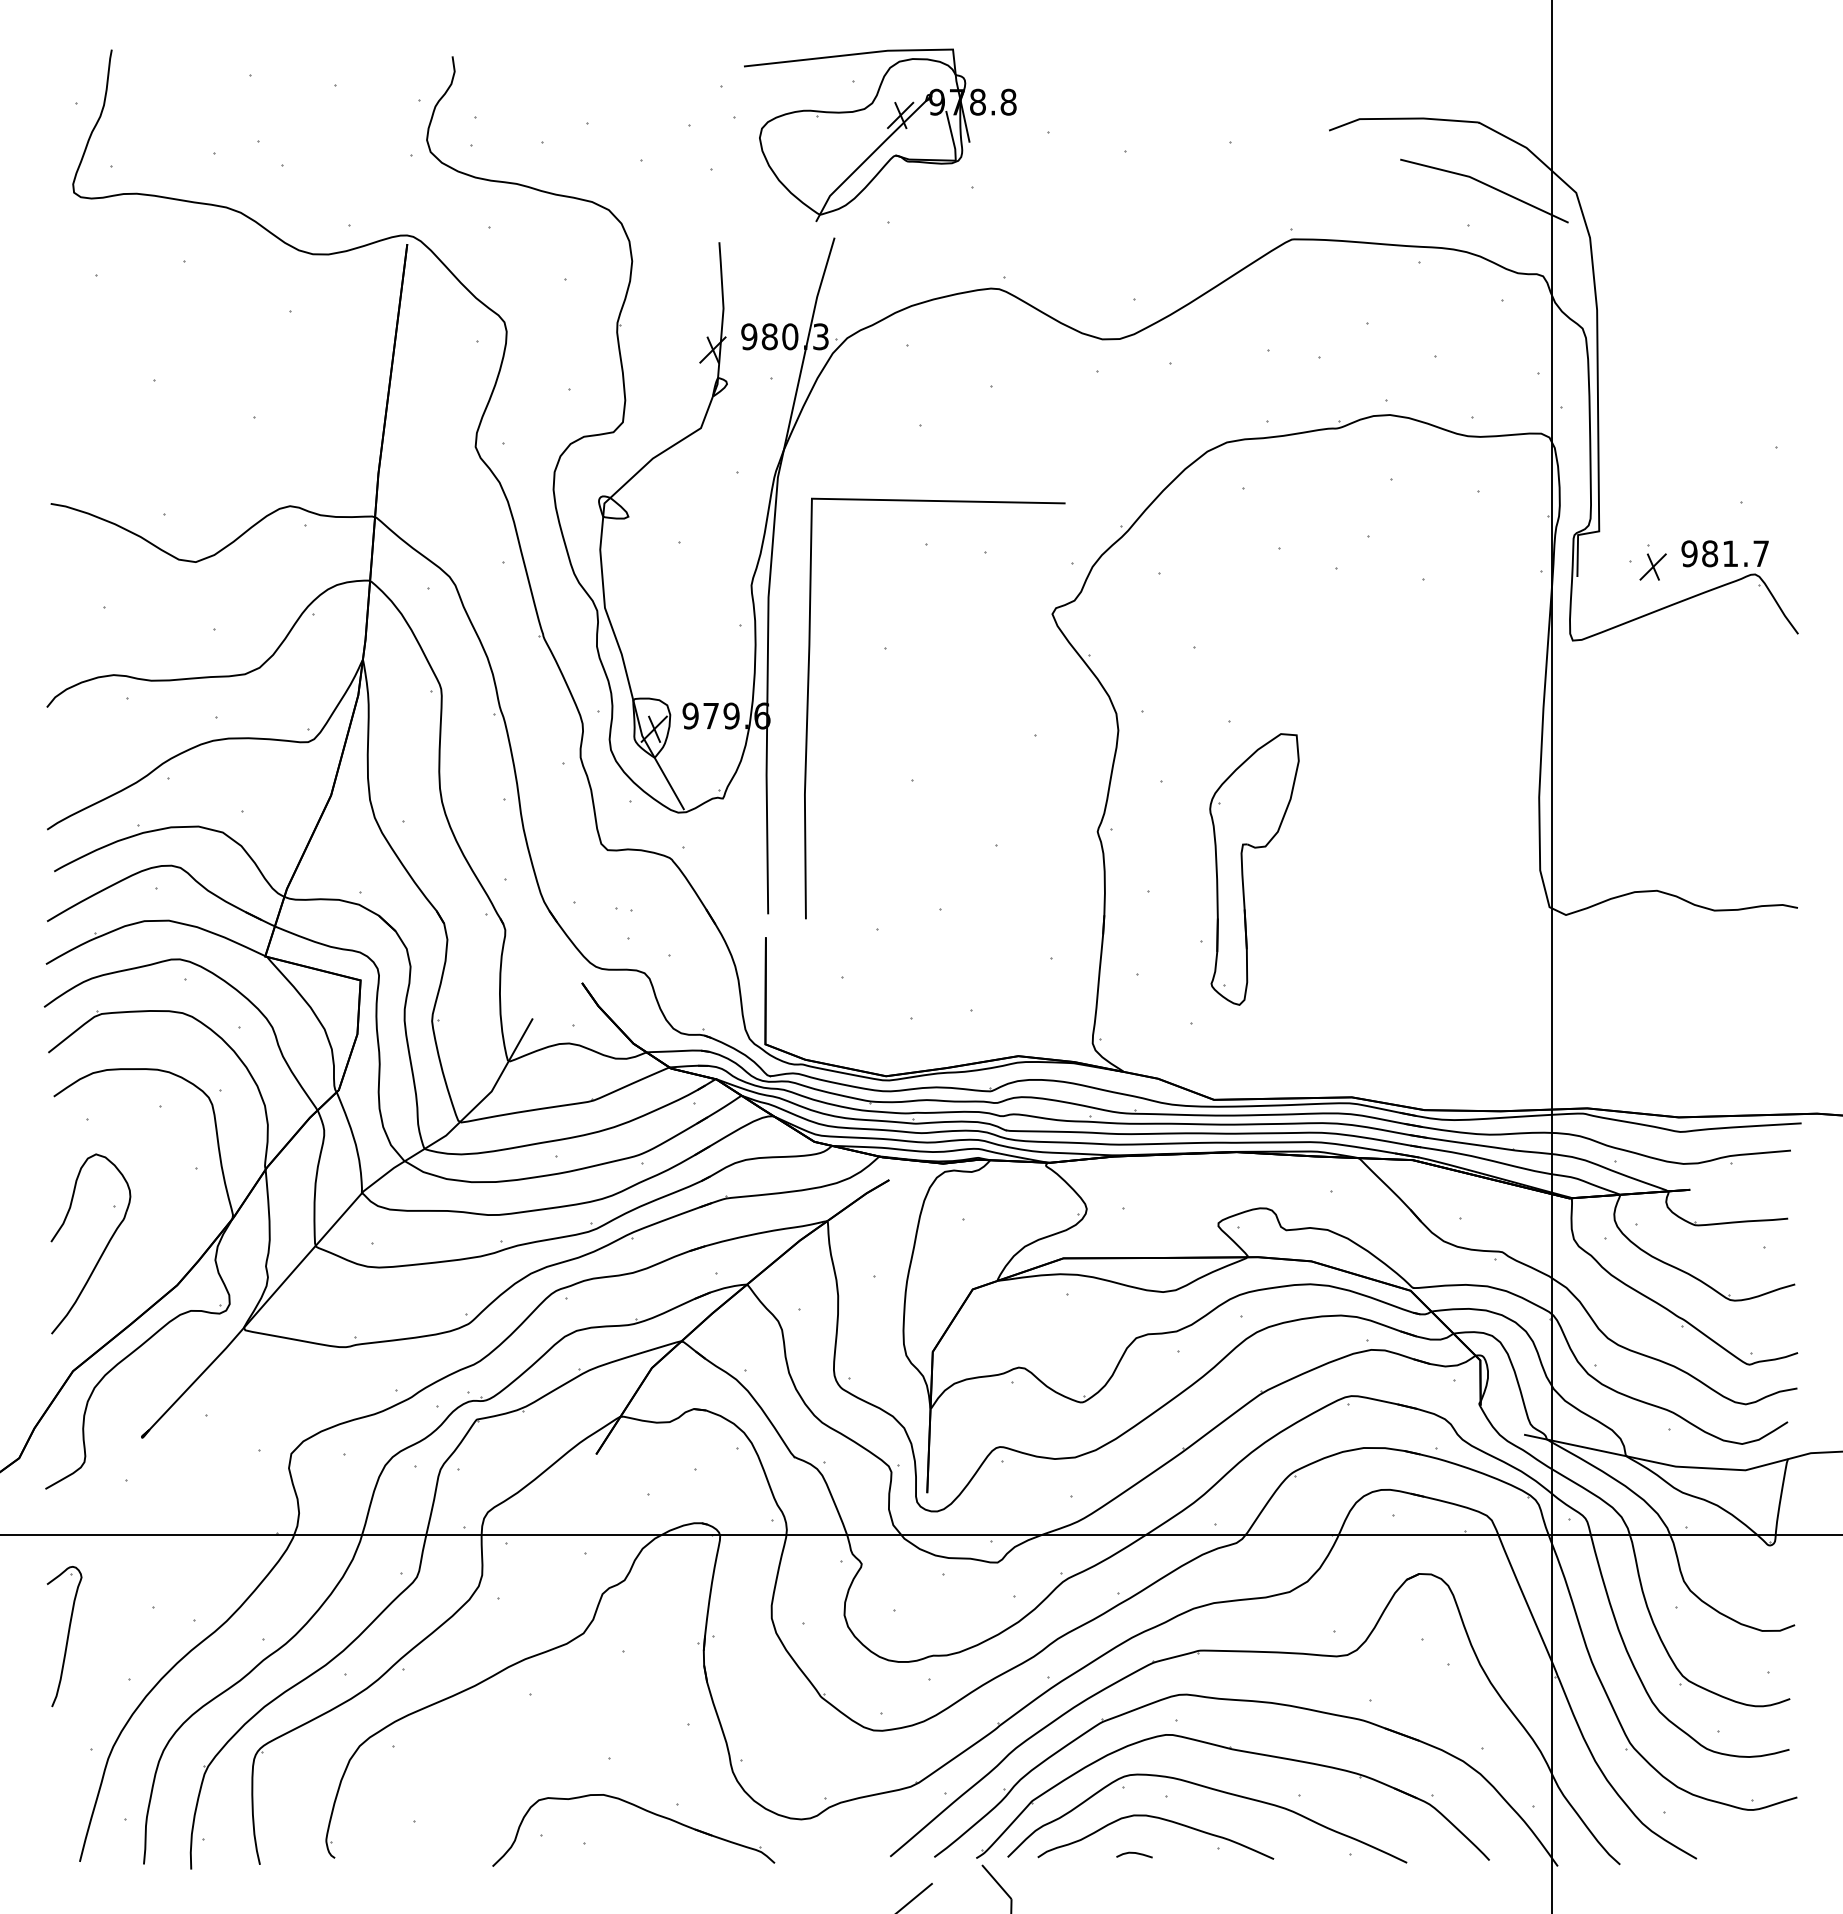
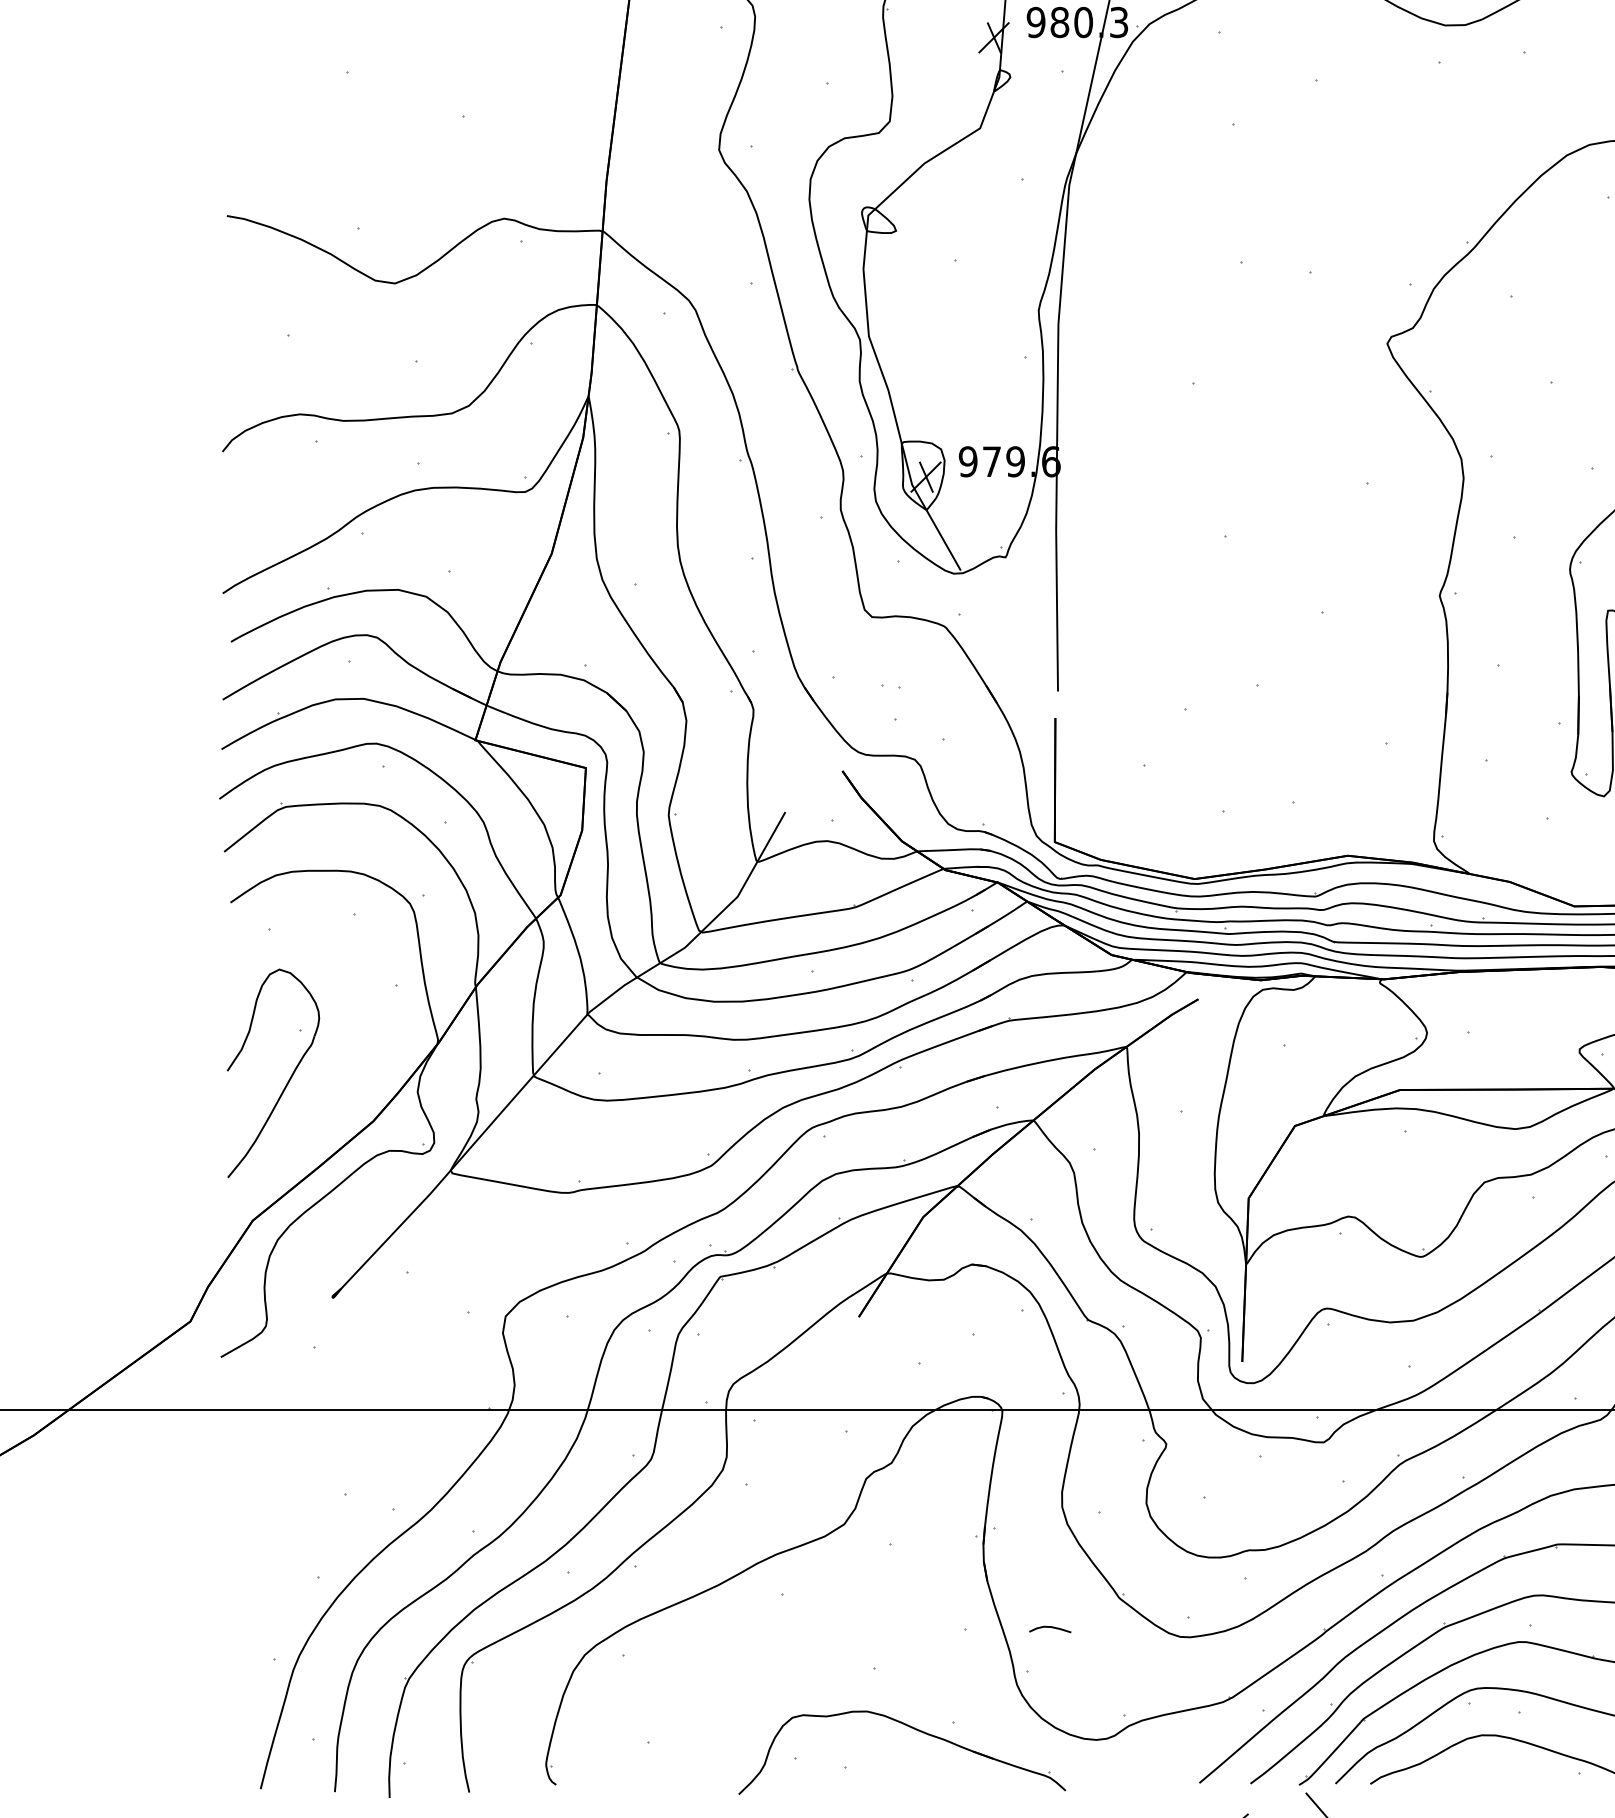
line: (808, 708) -> (1104, 453), removed
part: (64, 1636) -> (242, 1528), removed
curve: (1134, 1853) -> (1050, 1627), moved

